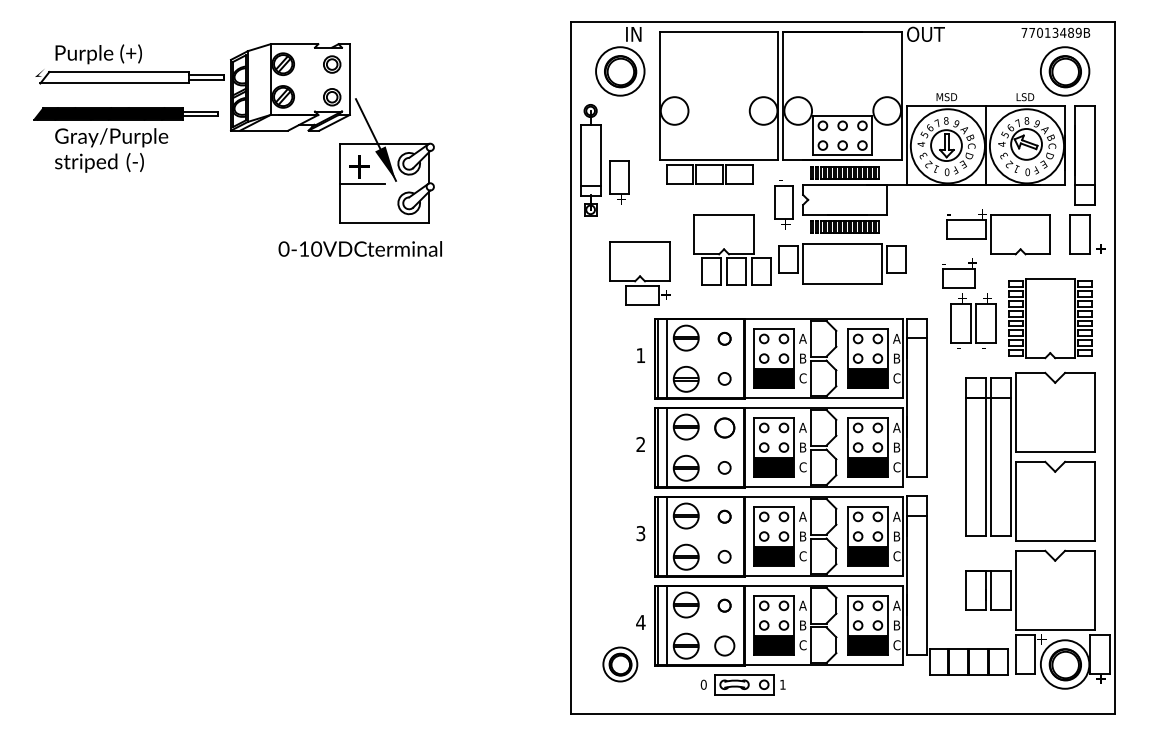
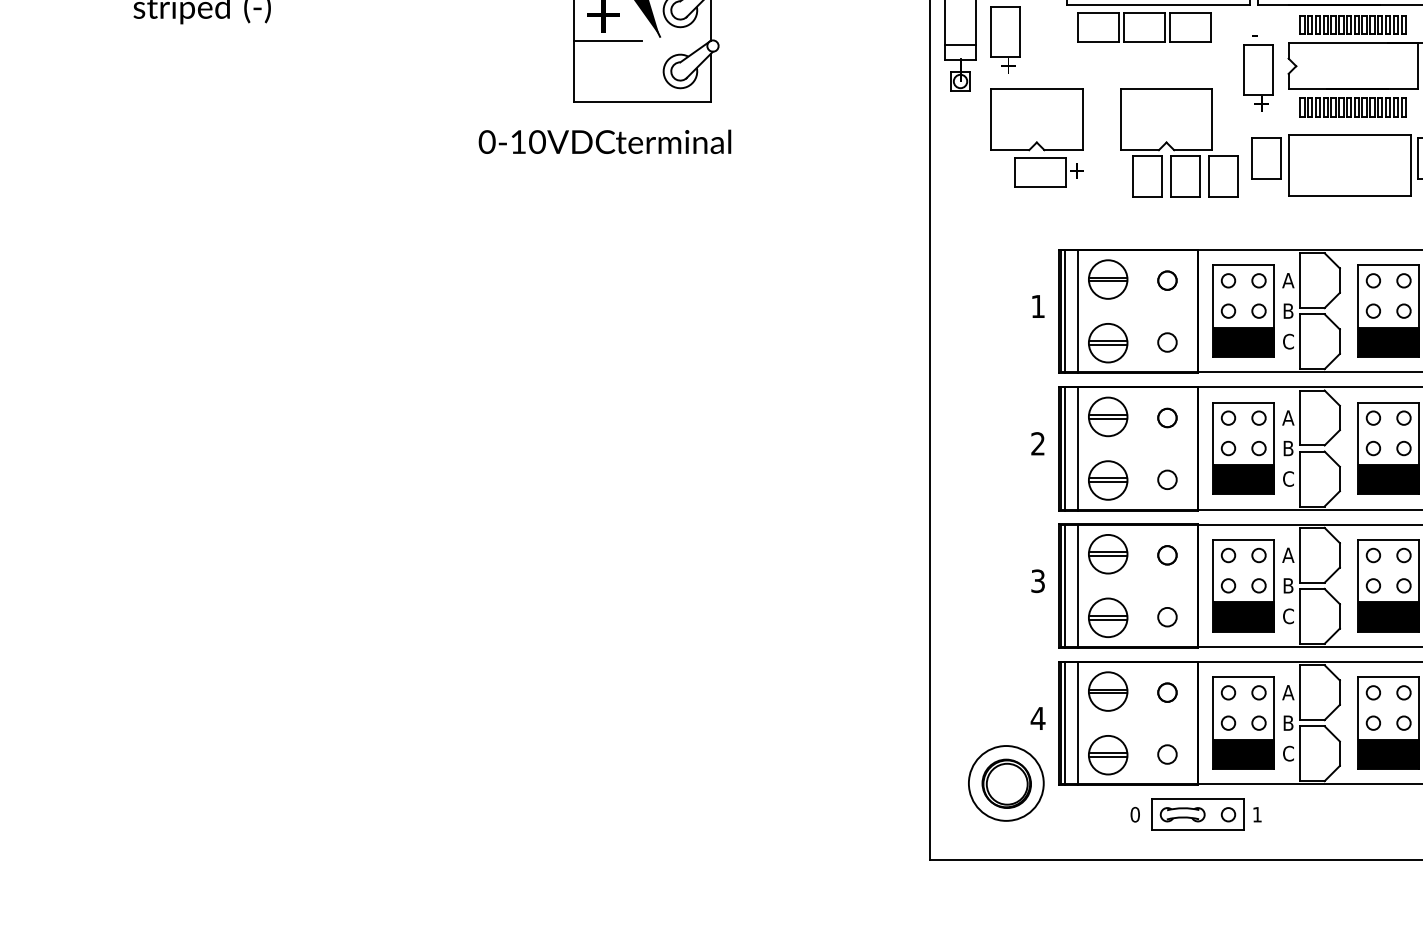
part: (639, 273) -> (1035, 138), moved
circle: (724, 427) -> (1167, 417), size x0.62
circle: (724, 645) -> (1167, 754), size x0.62
part: (620, 664) -> (1006, 783), size x1.43

